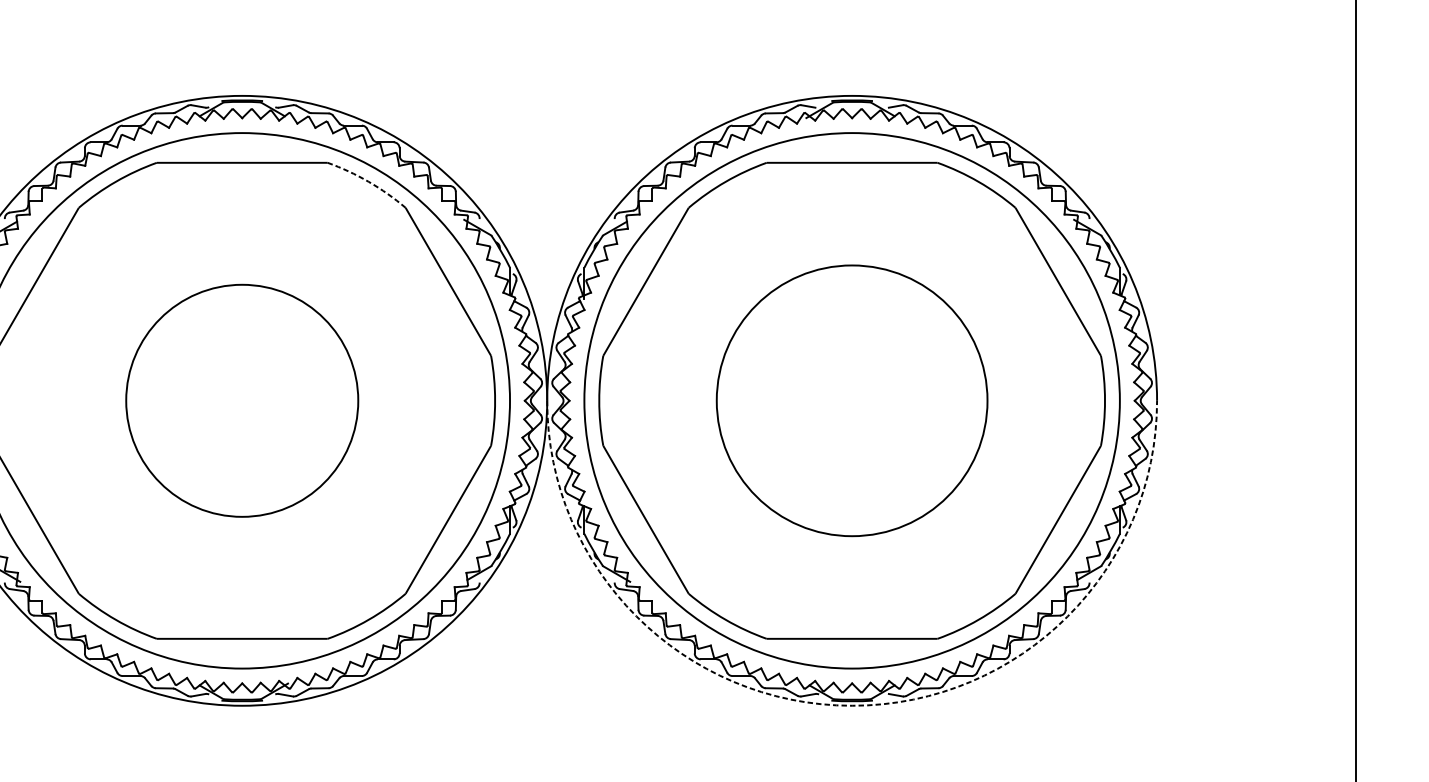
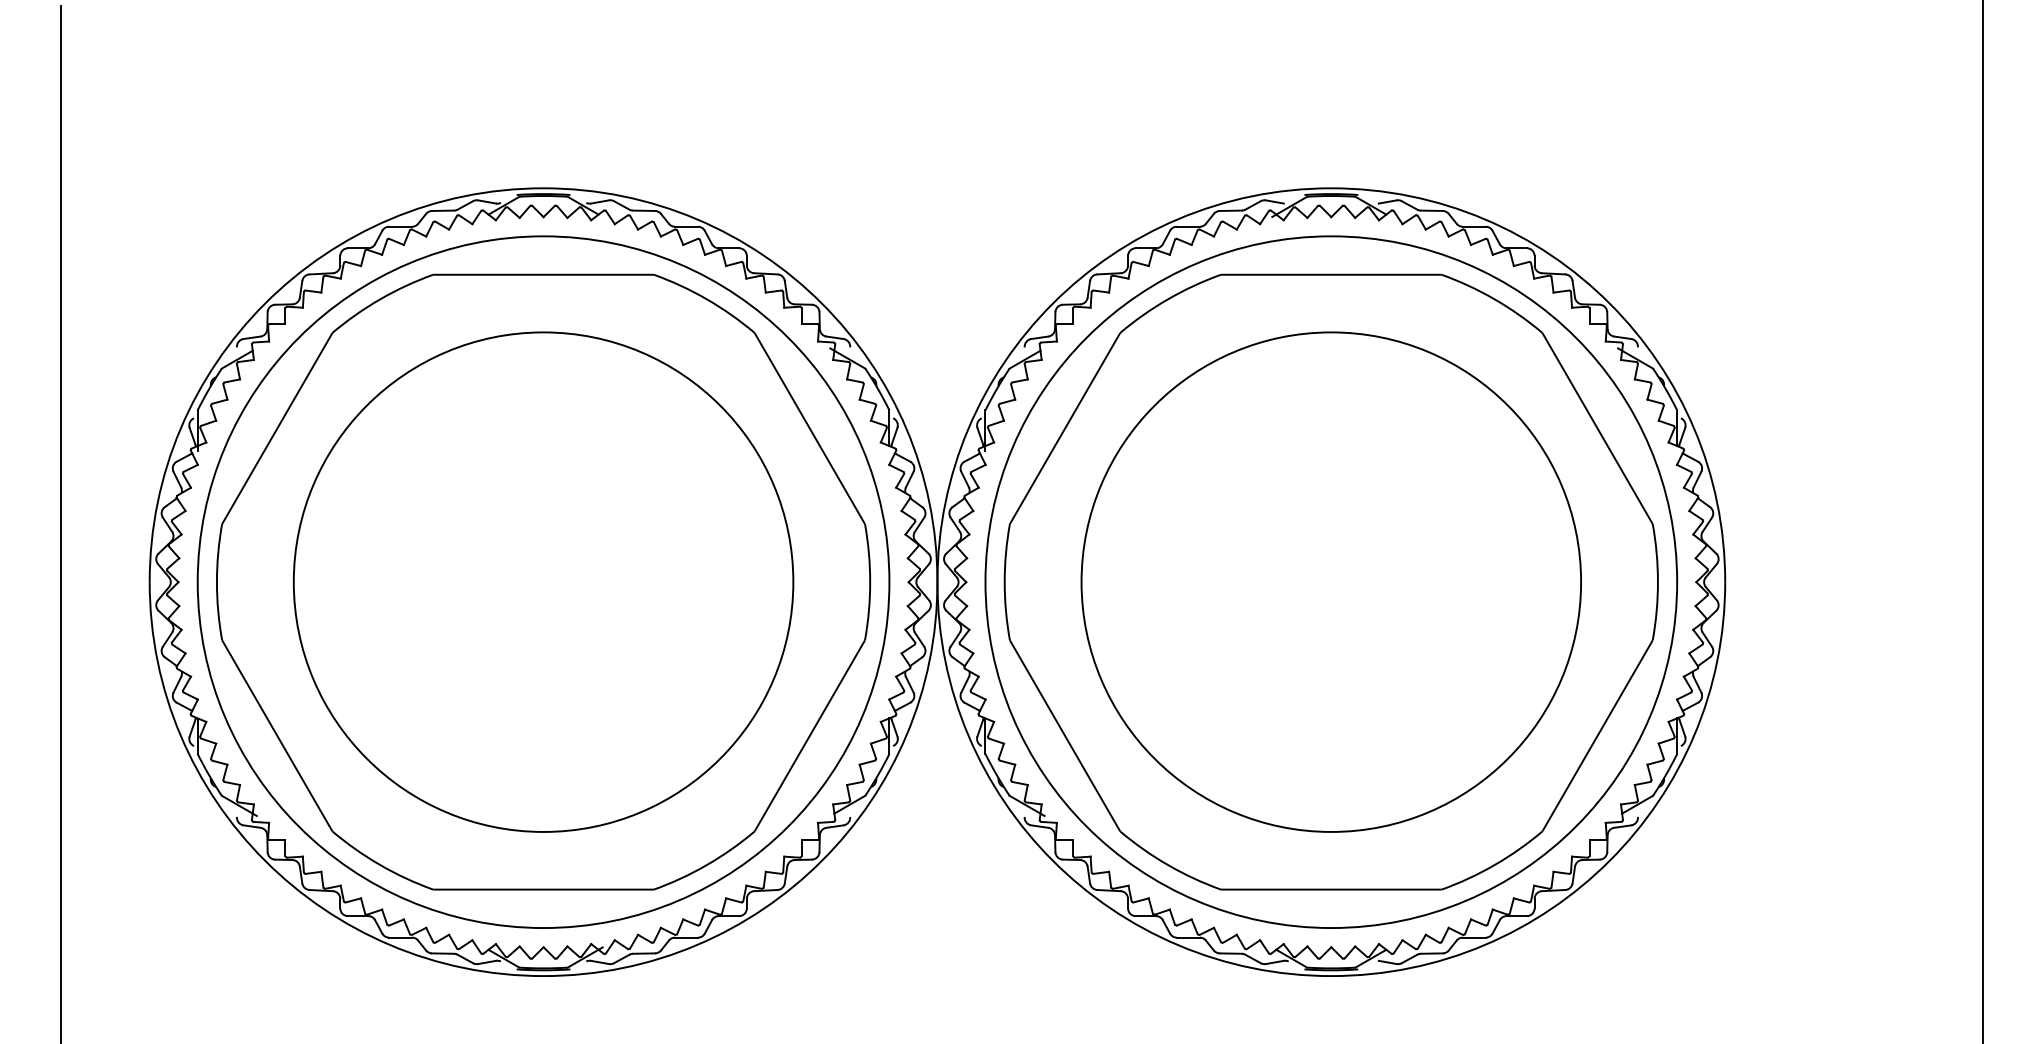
arc: (368, 181) -> (706, 299), dashed -> solid
circle: (242, 400) -> (543, 581), size x1.67
circle: (852, 400) -> (1331, 581), size x1.43
arc: (852, 706) -> (1331, 976), dashed -> solid

